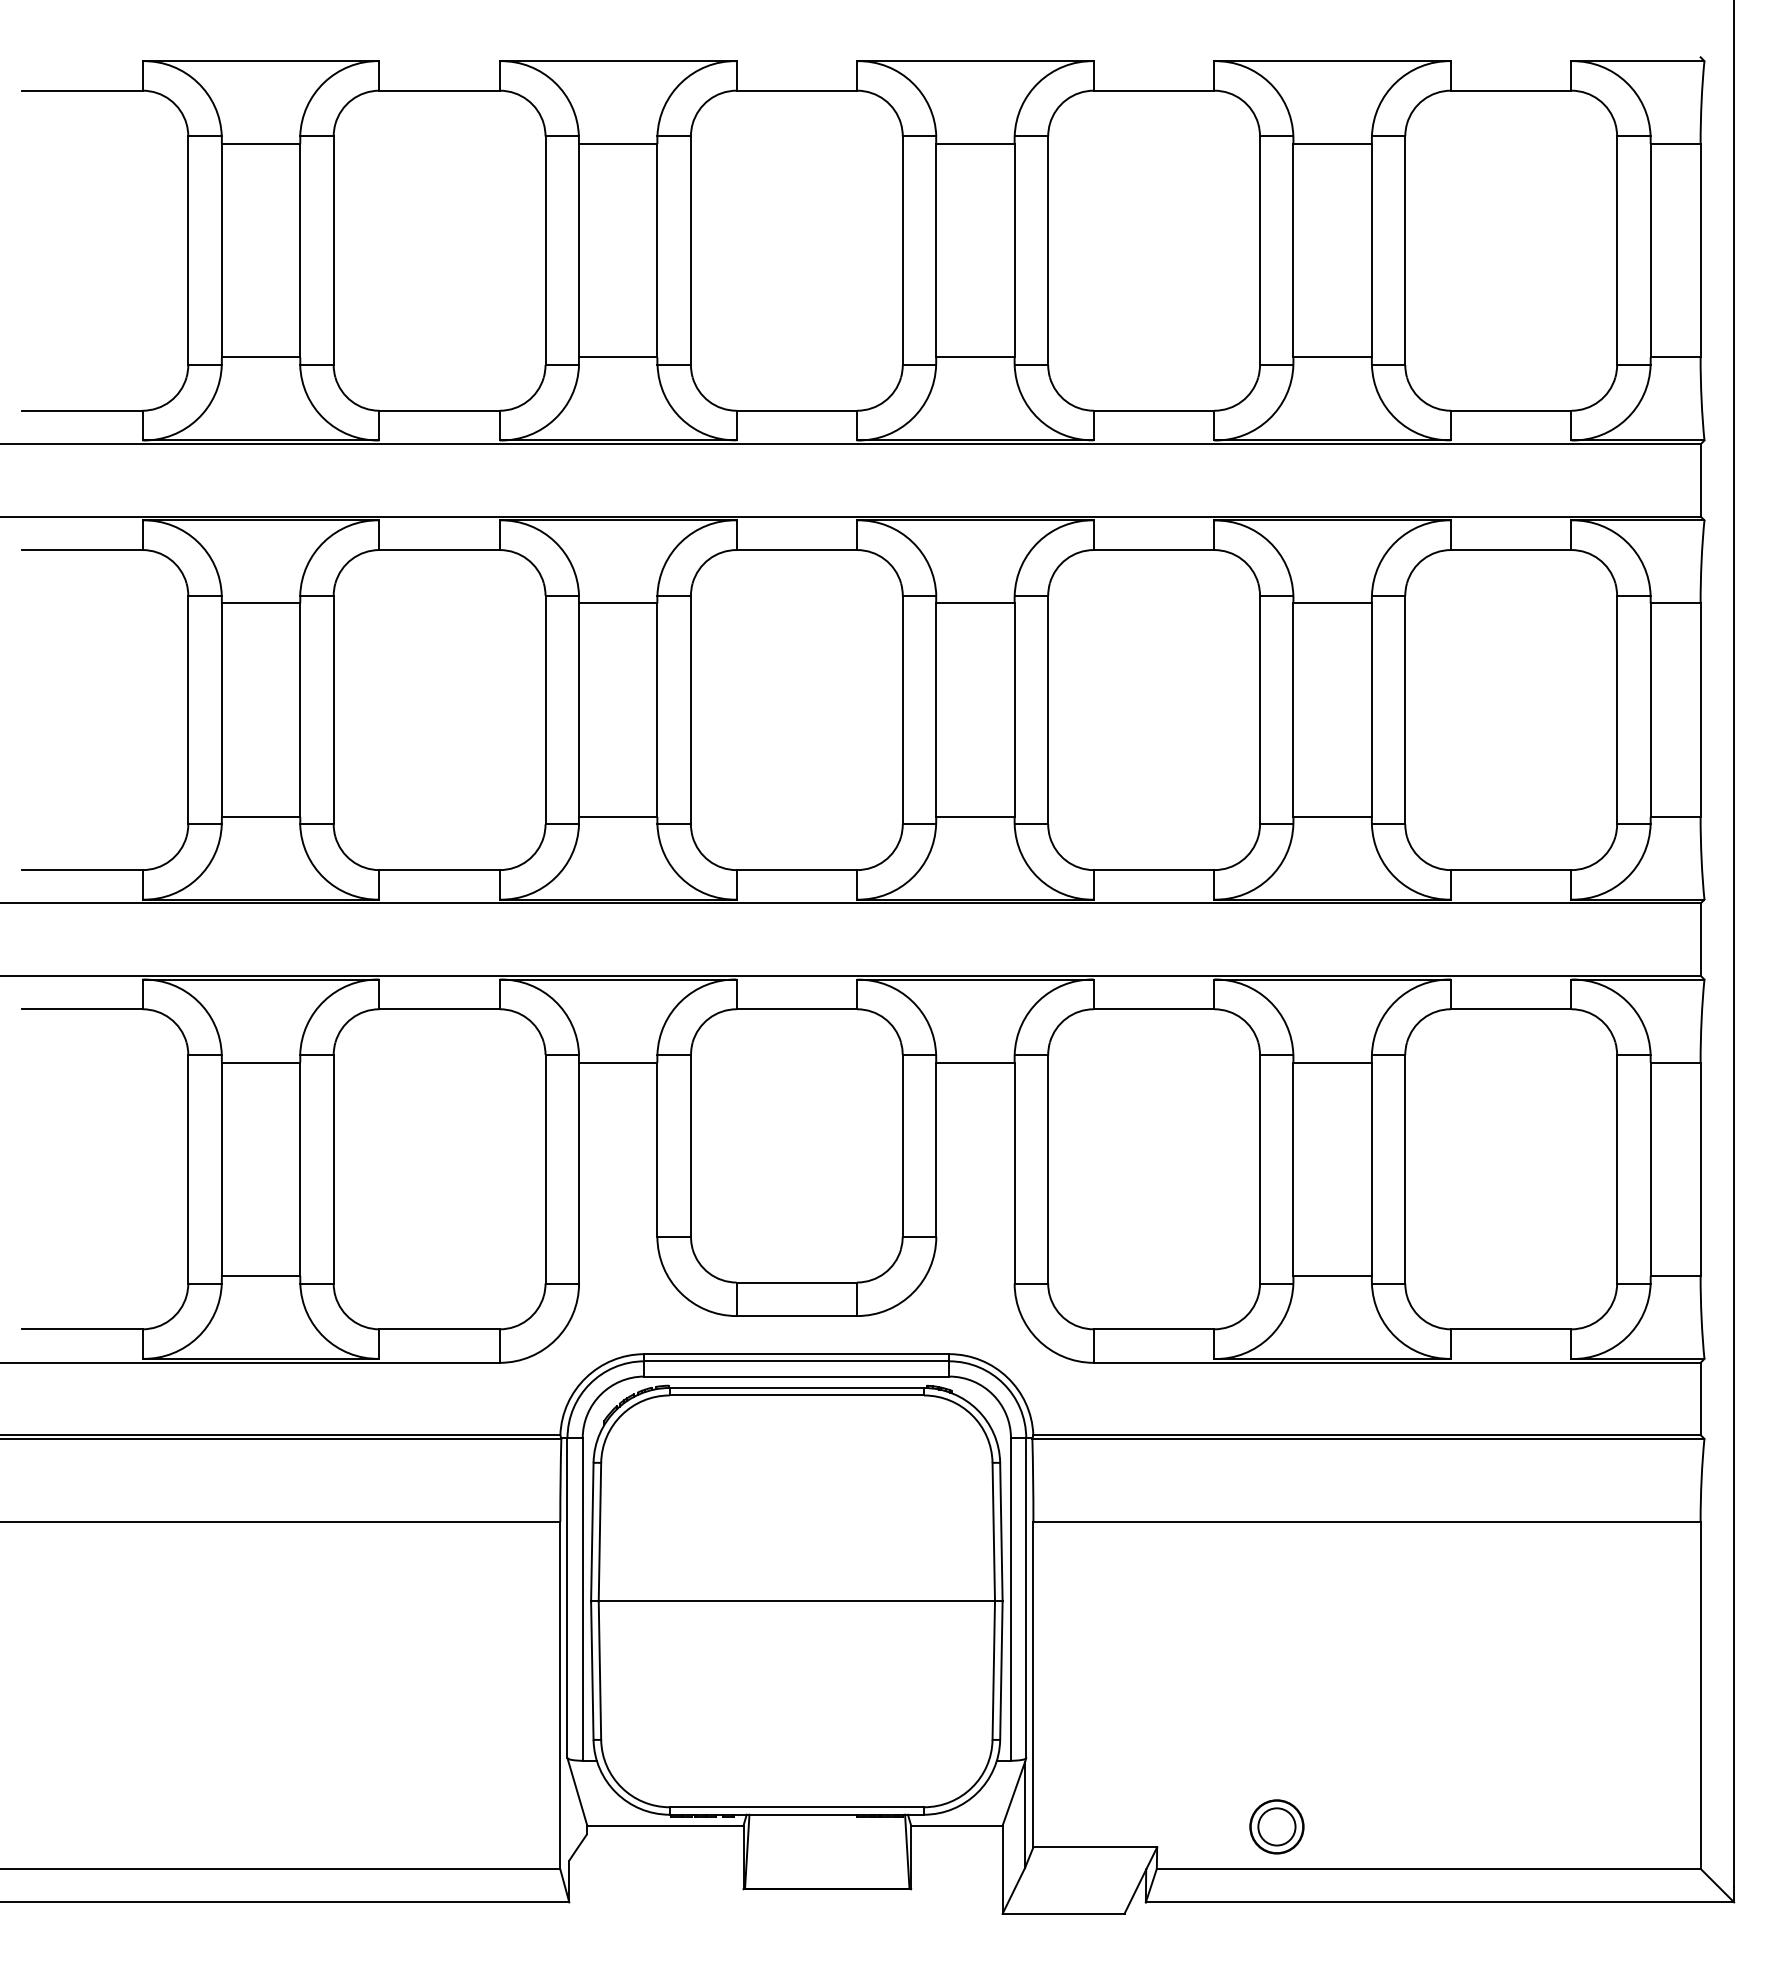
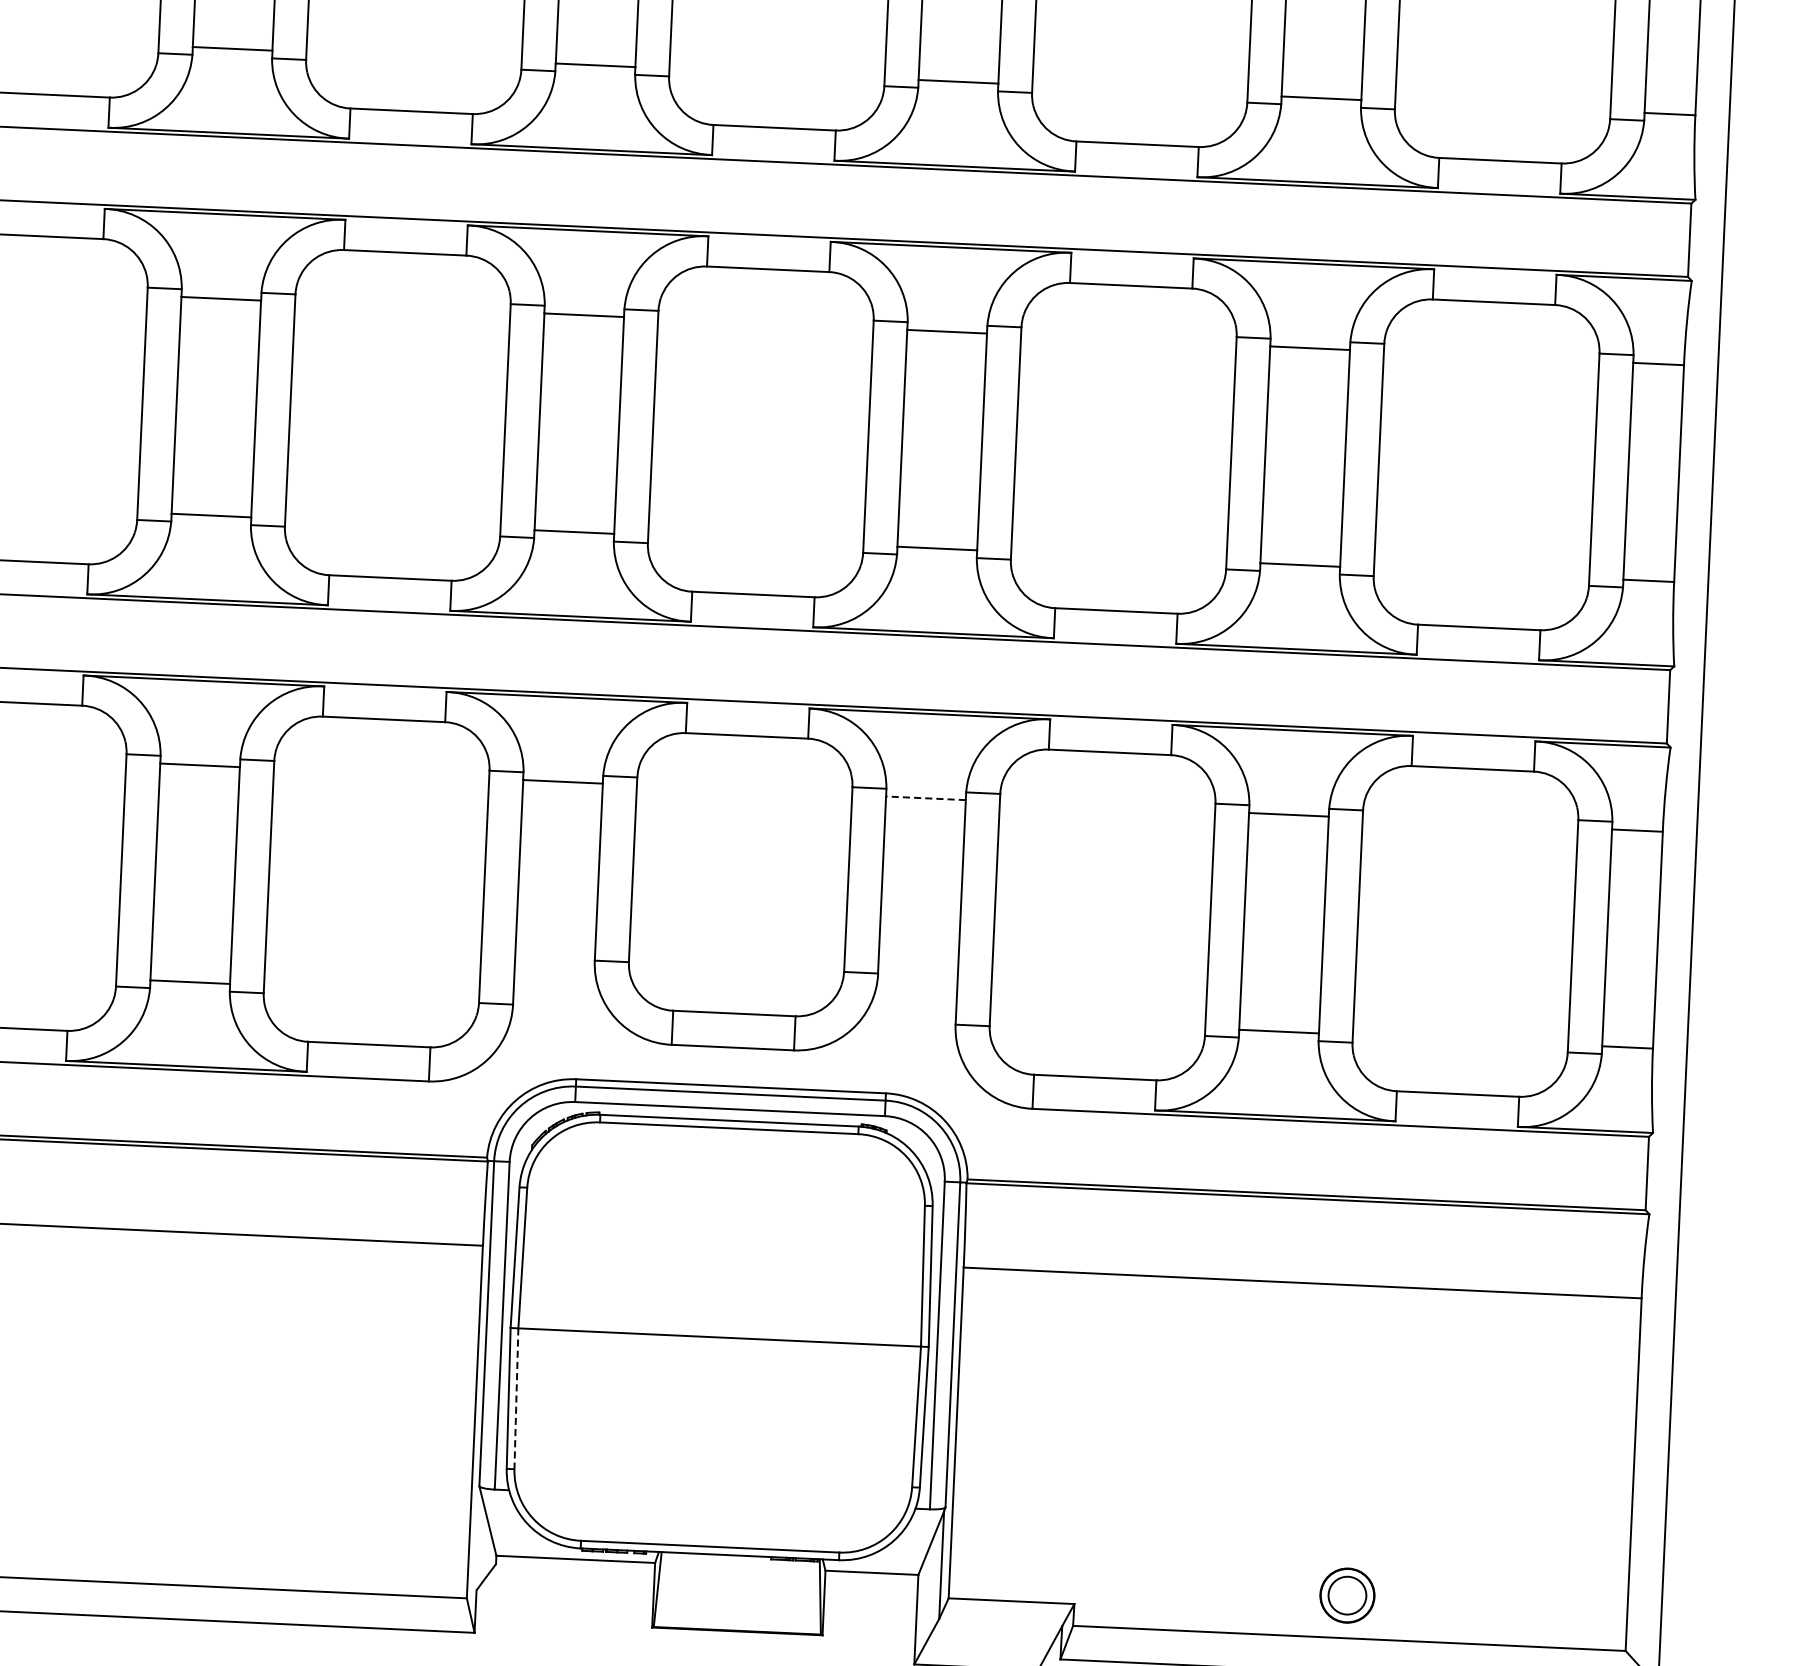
line: (974, 1062) -> (925, 798), solid -> dashed
line: (599, 1671) -> (515, 1399), solid -> dashed
part: (1276, 1826) -> (1347, 1595), moved

